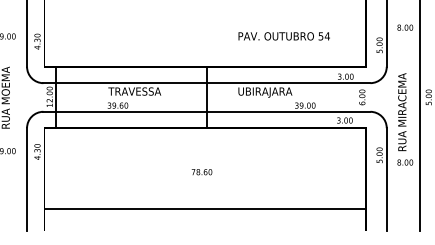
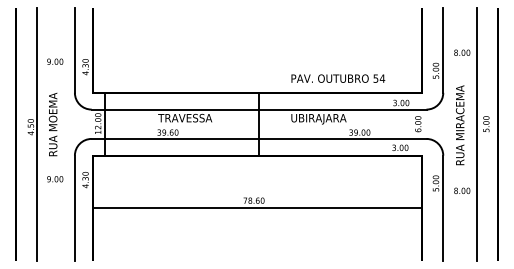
text: (284, 36) -> (338, 78), moved
text: (402, 112) -> (460, 125), moved
line: (205, 209) -> (257, 208), moved

